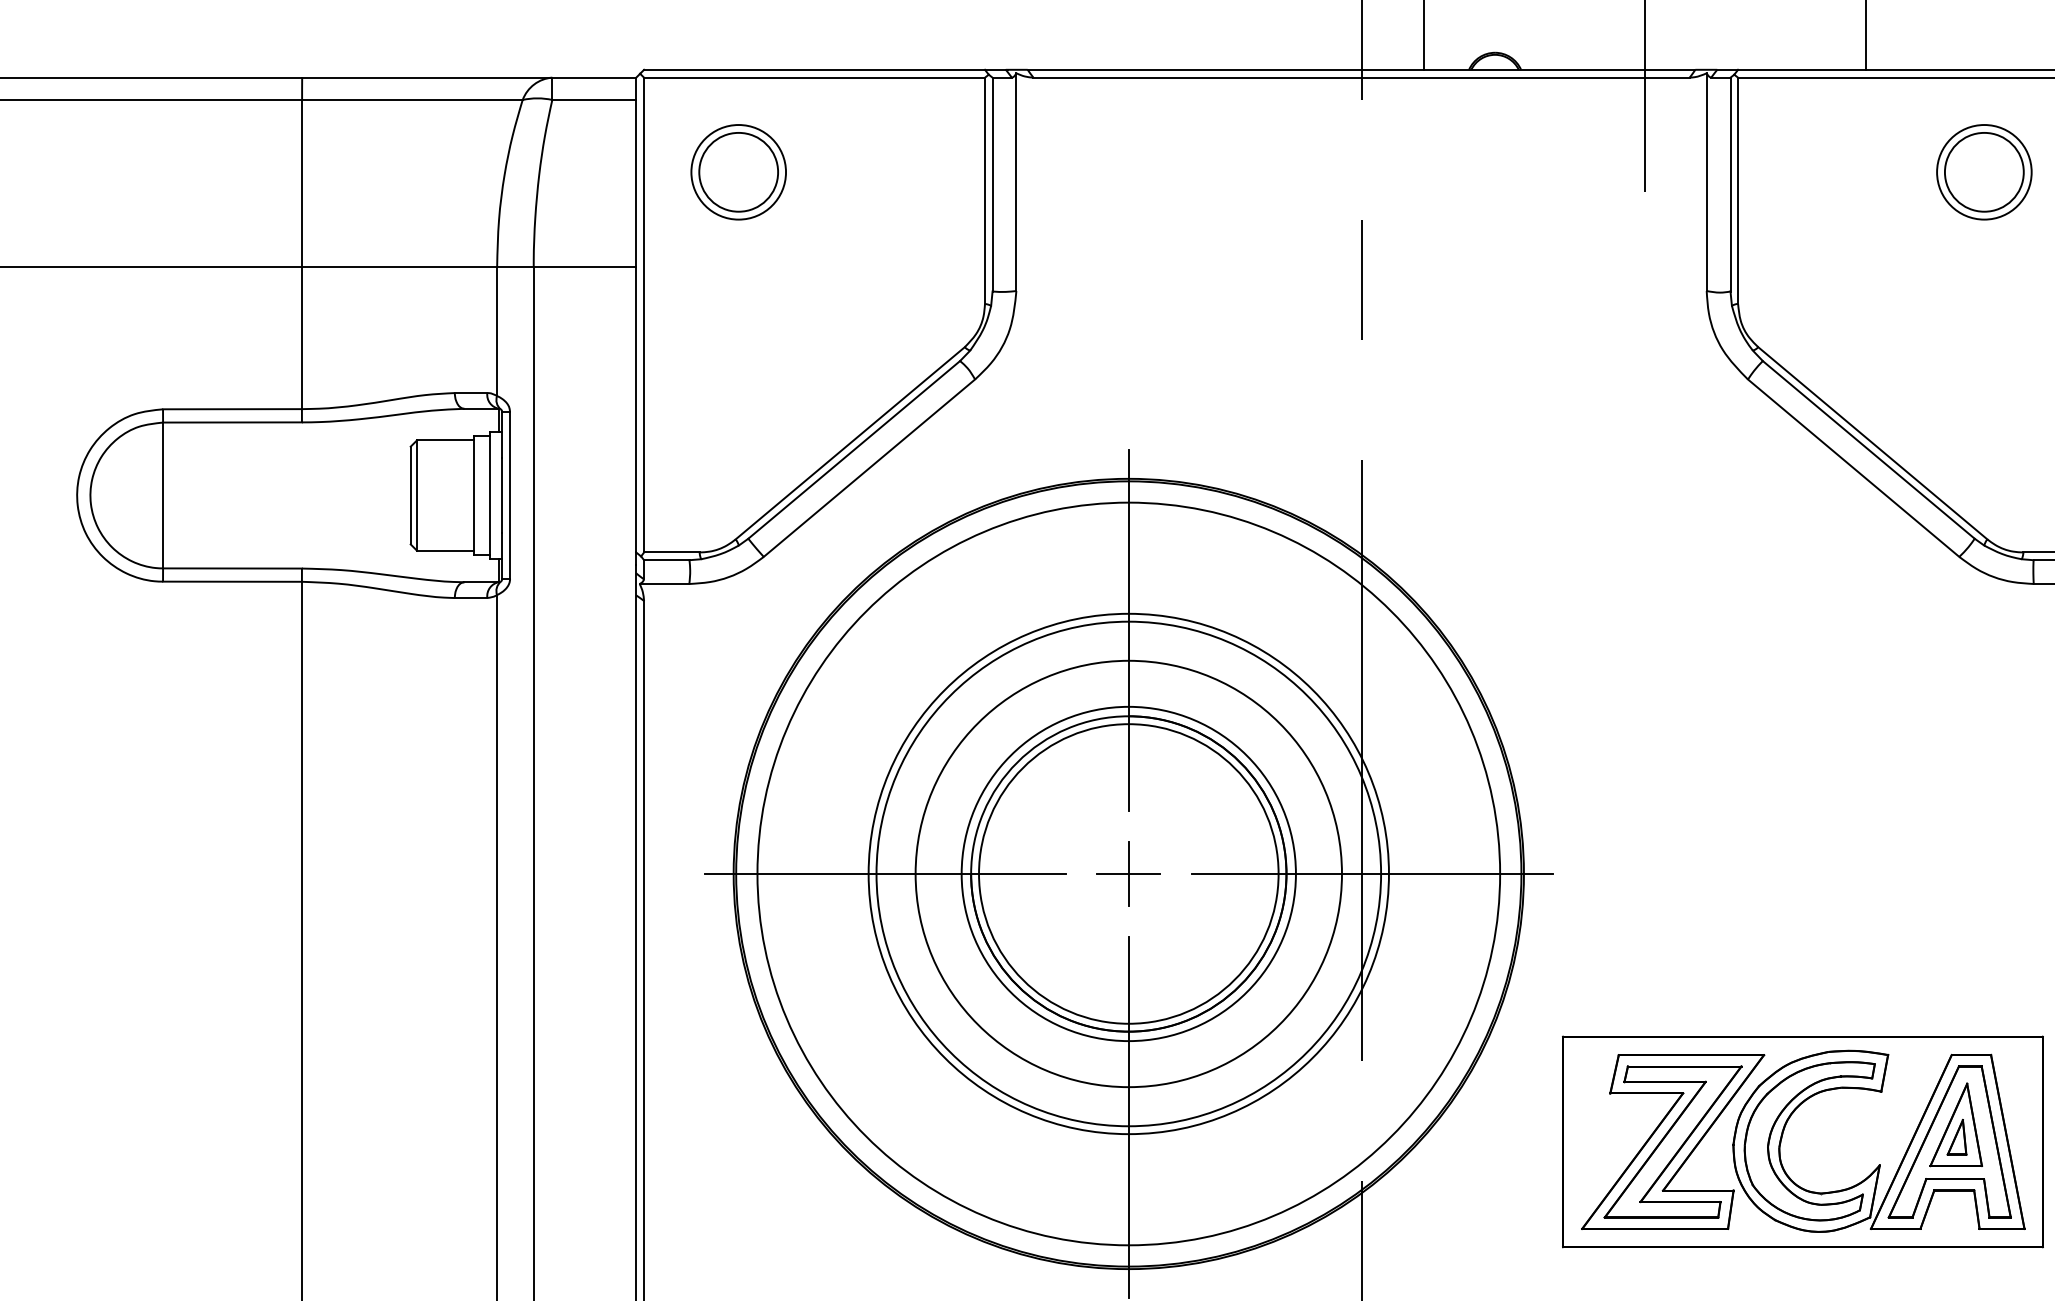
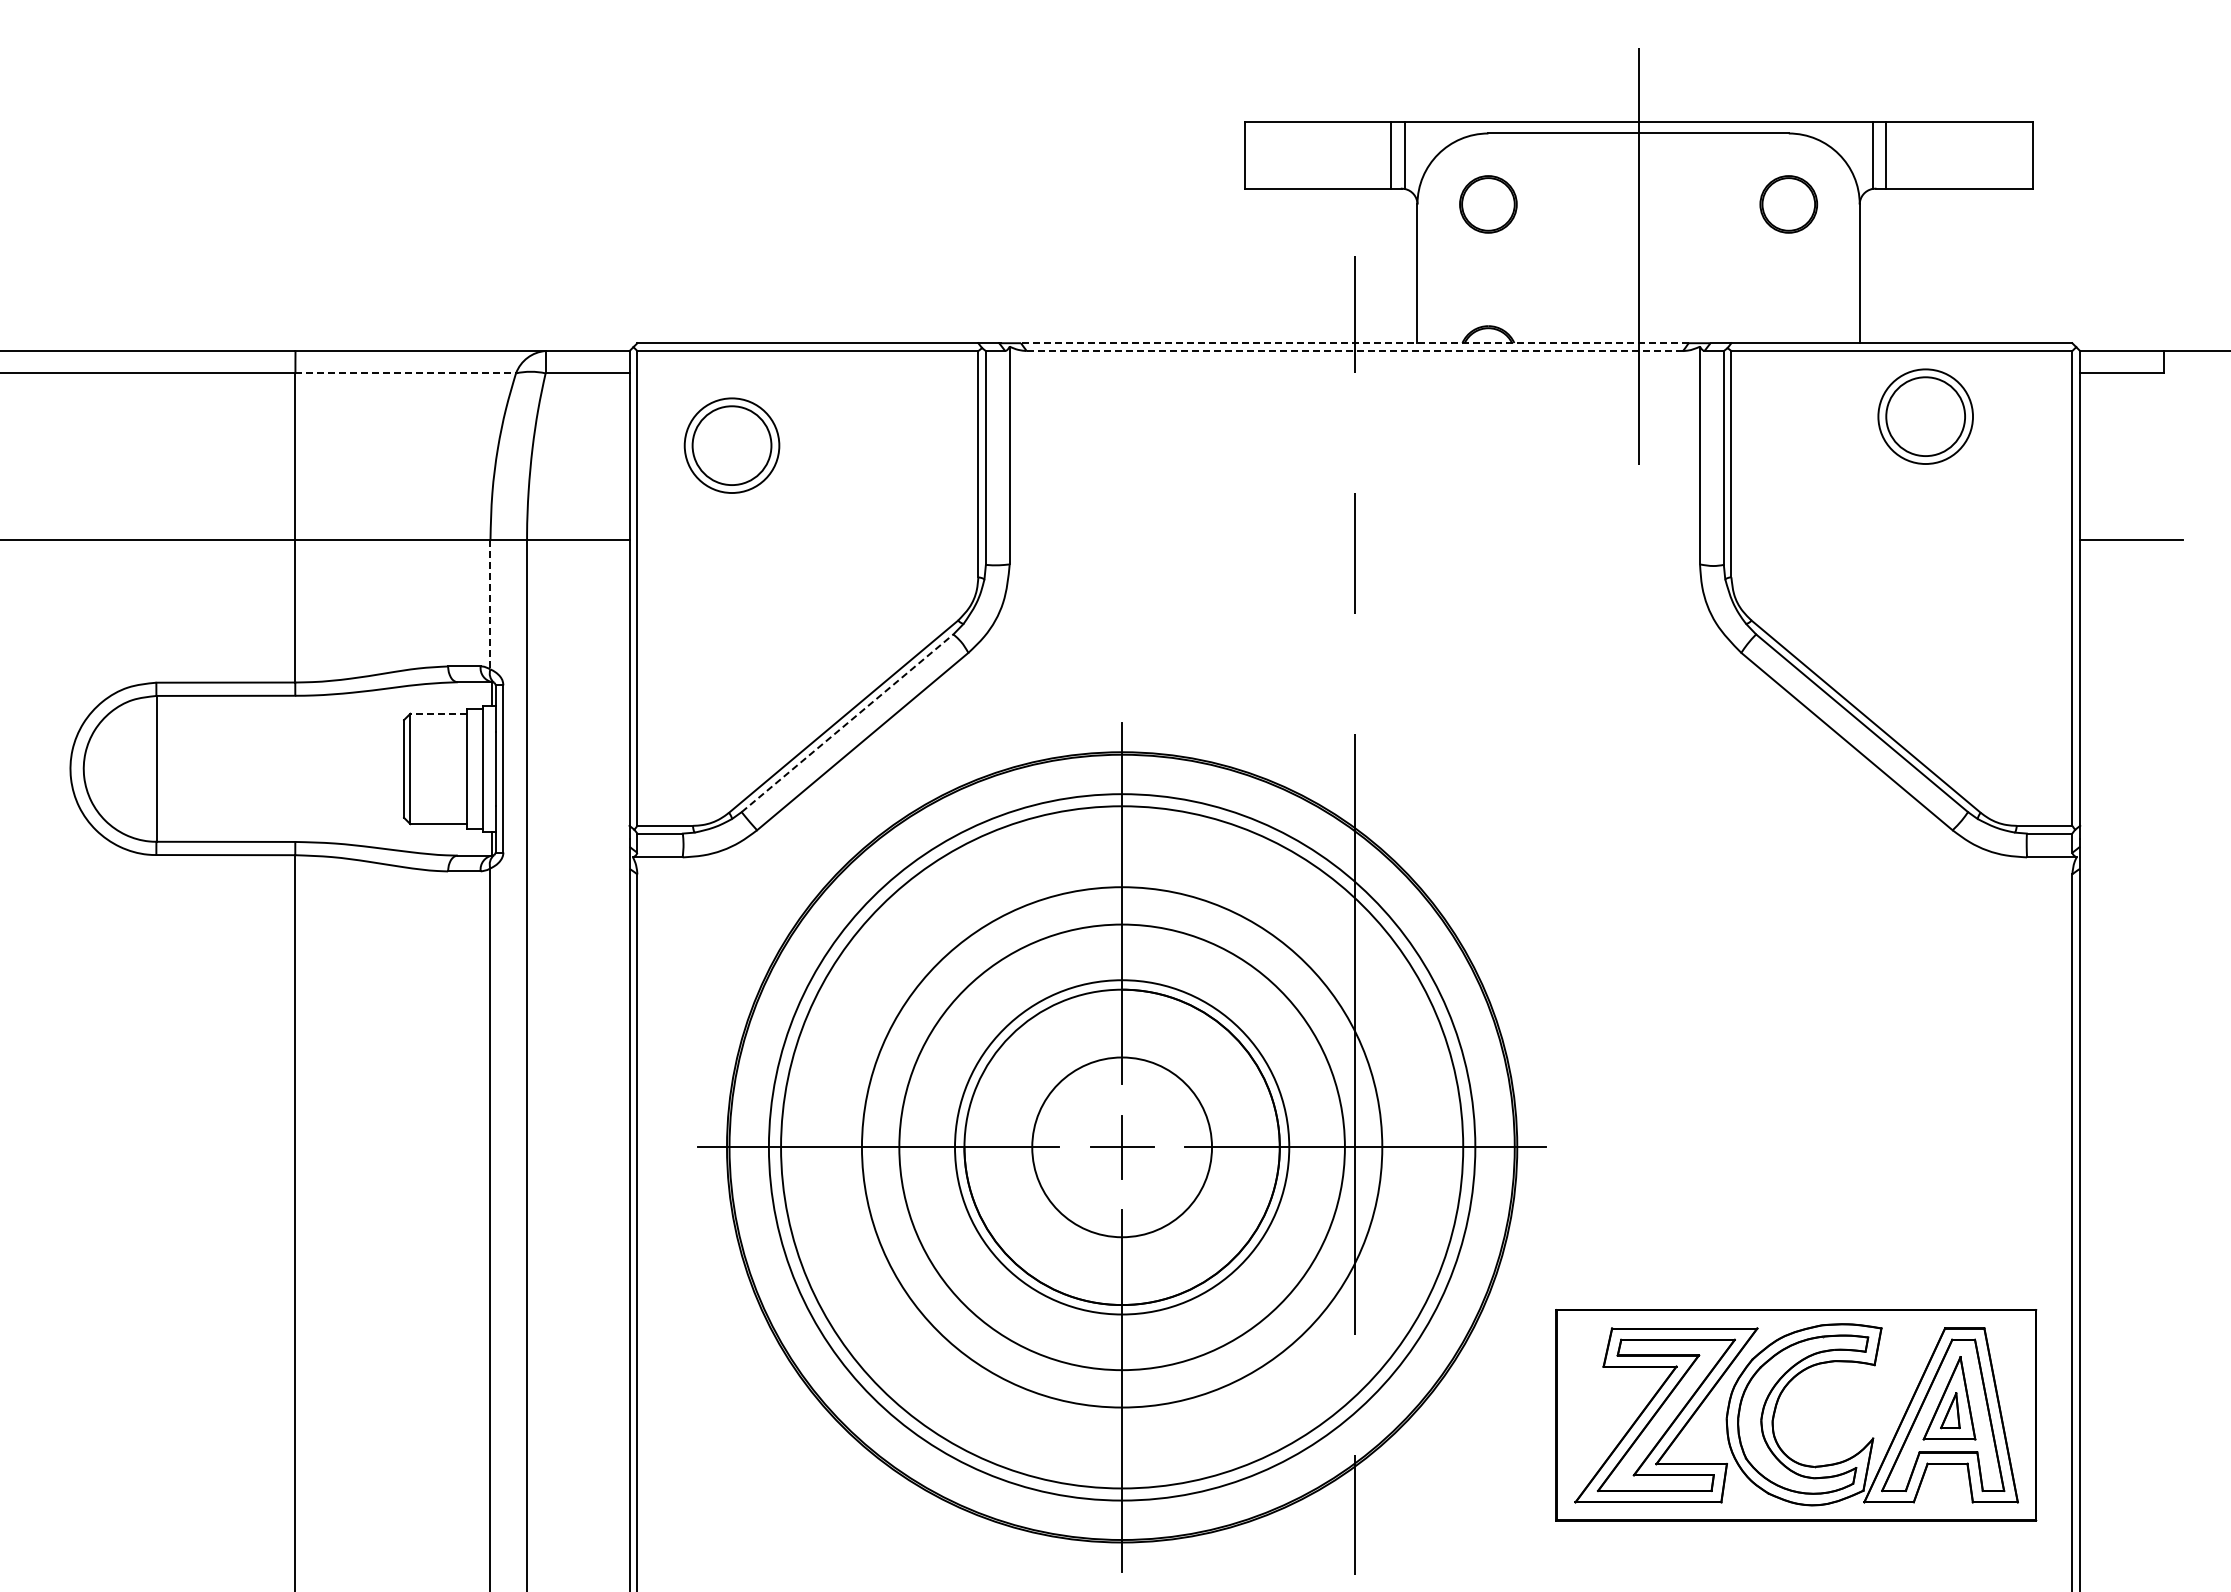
line: (1361, 70) -> (1354, 343), solid -> dashed
line: (1362, 78) -> (1355, 351), solid -> dashed
line: (413, 100) -> (406, 373), solid -> dashed
part: (1984, 172) -> (1925, 416), moved
line: (497, 331) -> (490, 604), solid -> dashed
line: (445, 440) -> (438, 713), solid -> dashed
line: (854, 449) -> (847, 722), solid -> dashed
circle: (1128, 874) -> (1121, 1147), size x0.6
circle: (1128, 874) -> (1121, 1147), size x0.6
circle: (1128, 874) -> (1121, 1147), size x1.4
circle: (1128, 874) -> (1121, 1147), size x1.6

